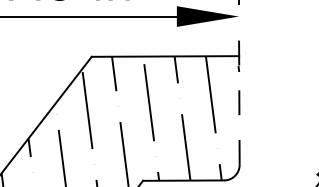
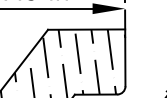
line: (239, 92) -> (125, 48), dashed -> solid

